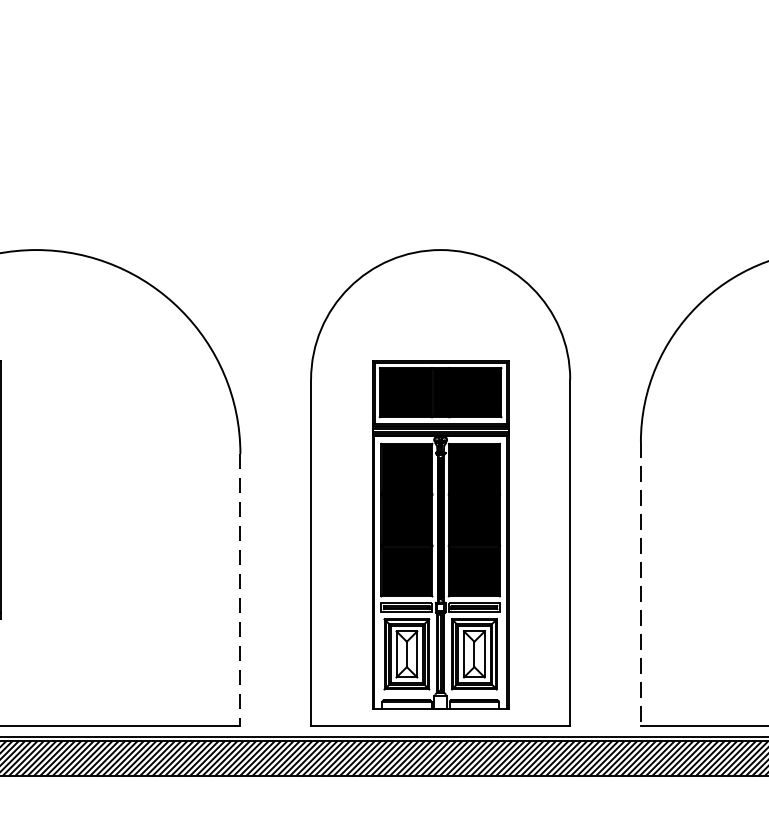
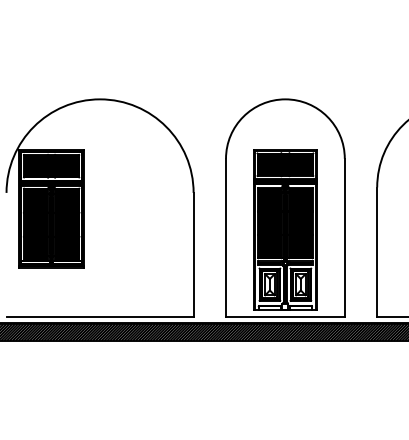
line: (641, 584) -> (377, 252), dashed -> solid
line: (240, 590) -> (193, 255), dashed -> solid

